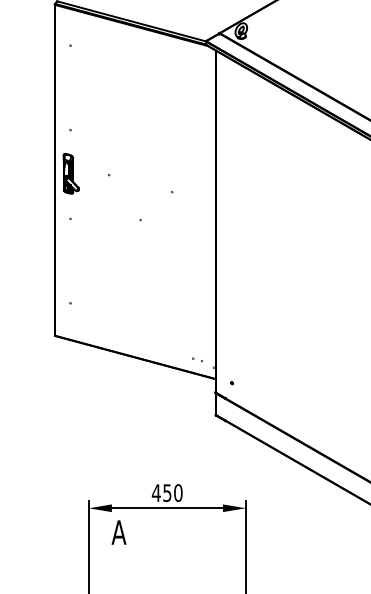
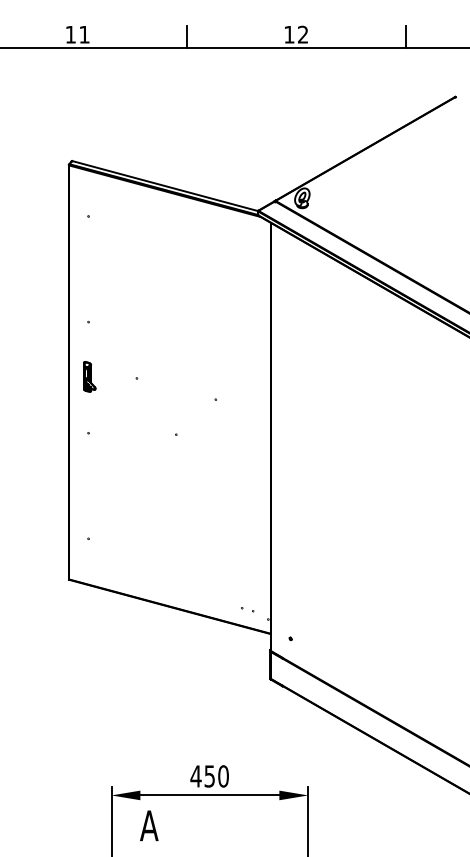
part: (71, 173) -> (89, 376), size x0.6

